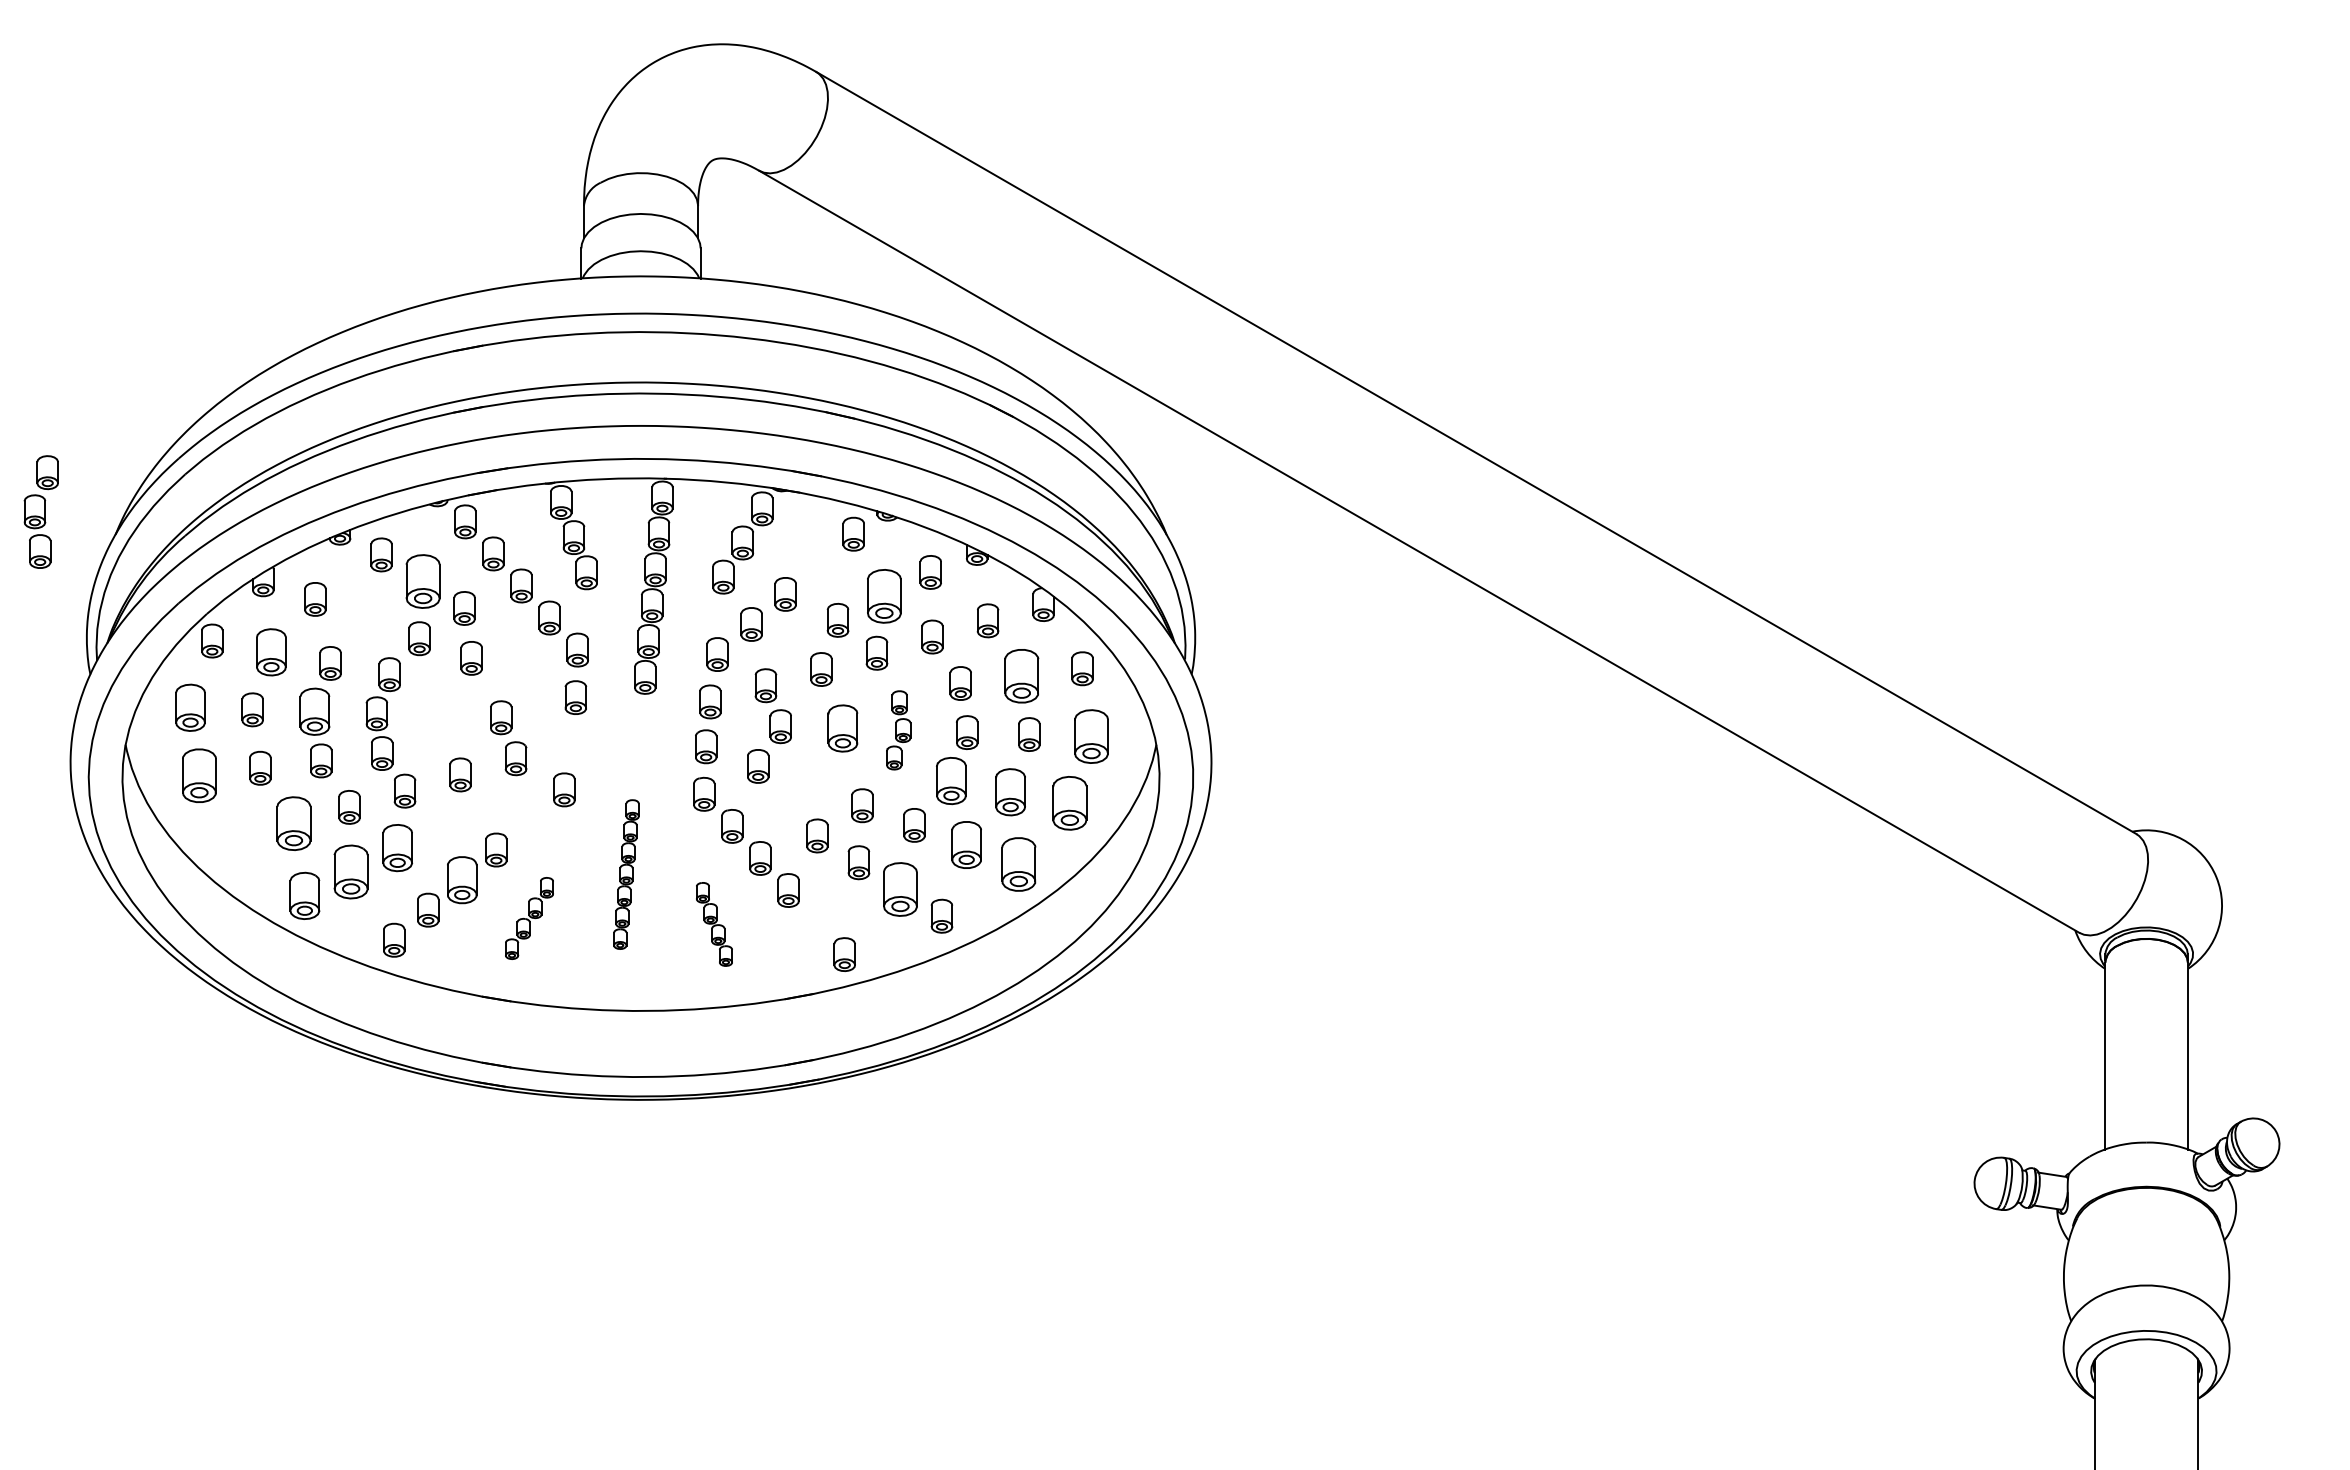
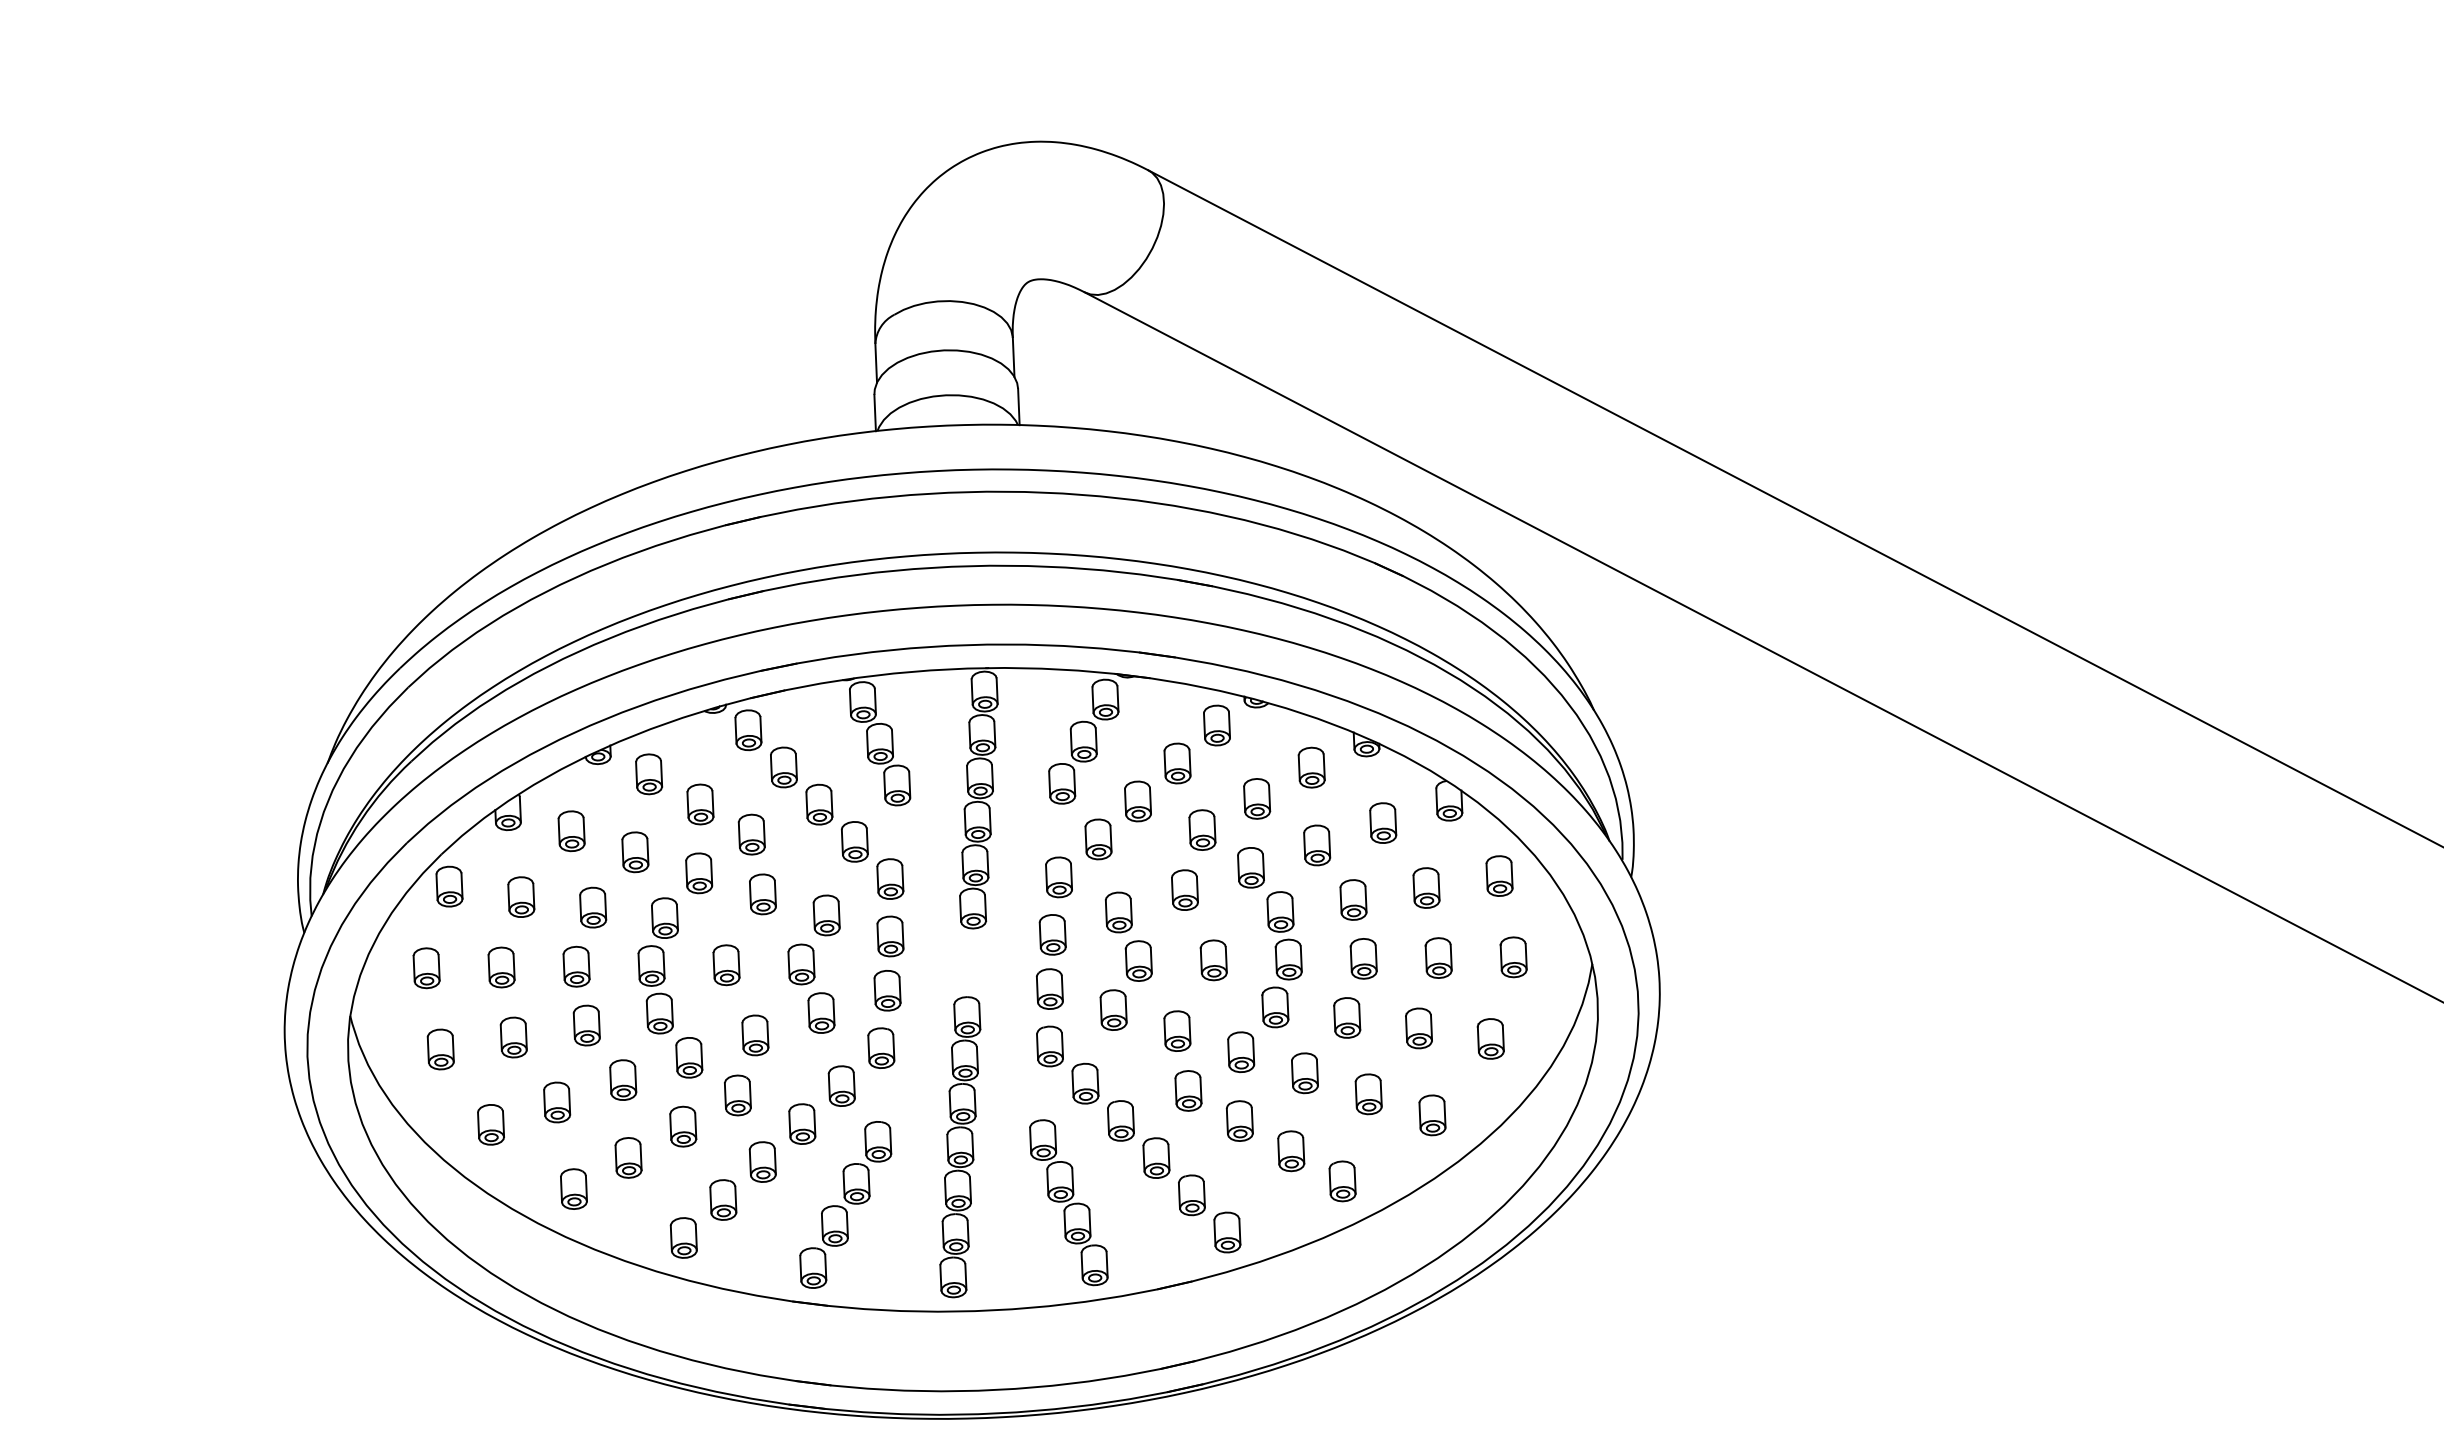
part: (40, 511) -> (235, 739), removed
part: (819, 564) -> (1177, 763), added
part: (422, 581) -> (699, 804), size x0.62
part: (884, 596) -> (1257, 799), size x0.62
part: (367, 618) -> (635, 851), added
part: (271, 651) -> (521, 896), size x0.71
part: (1021, 675) -> (1426, 887), size x0.62
part: (523, 677) -> (826, 914), added
part: (190, 707) -> (426, 967), size x0.71
part: (314, 711) -> (576, 966), size x0.71
part: (438, 715) -> (725, 964), added
part: (842, 728) -> (1213, 960), size x0.71
part: (898, 730) -> (1280, 959), size x1.43
part: (1091, 736) -> (1513, 957), size x0.62
part: (571, 742) -> (887, 990), added
part: (199, 775) -> (440, 1049), size x0.62
part: (951, 780) -> (1347, 1017), size x0.71
part: (810, 785) -> (1177, 1030), added
part: (1010, 791) -> (1418, 1027), size x0.71
part: (1069, 803) -> (1490, 1039), size x0.62
part: (530, 819) -> (841, 1085), added
part: (293, 823) -> (556, 1102), size x0.62
part: (443, 823) -> (737, 1094), added
part: (238, 839) -> (491, 1124), added
part: (966, 844) -> (1368, 1093), size x0.71
part: (397, 847) -> (683, 1126), size x0.71
part: (1018, 864) -> (1432, 1115), size x0.62
part: (351, 871) -> (628, 1157), size x0.62
part: (626, 874) -> (960, 1147), size x1.67
part: (462, 879) -> (763, 1161), size x0.71
part: (900, 889) -> (1291, 1151), size x0.62
part: (304, 895) -> (573, 1188), size x0.71
part: (529, 918) -> (845, 1204), size x1.67
part: (816, 922) -> (1191, 1195), added
part: (714, 924) -> (1068, 1202), size x1.67

